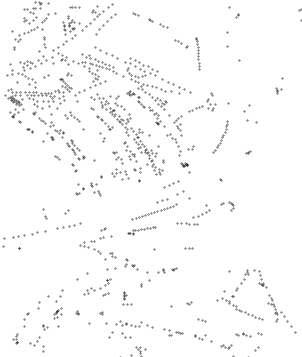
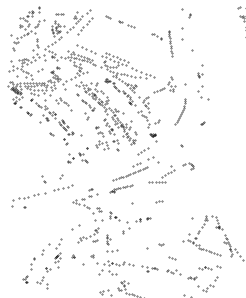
part: (187, 52) -> (162, 43), moved
part: (279, 86) -> (200, 71), moved
part: (127, 298) -> (112, 243), size x1.67

